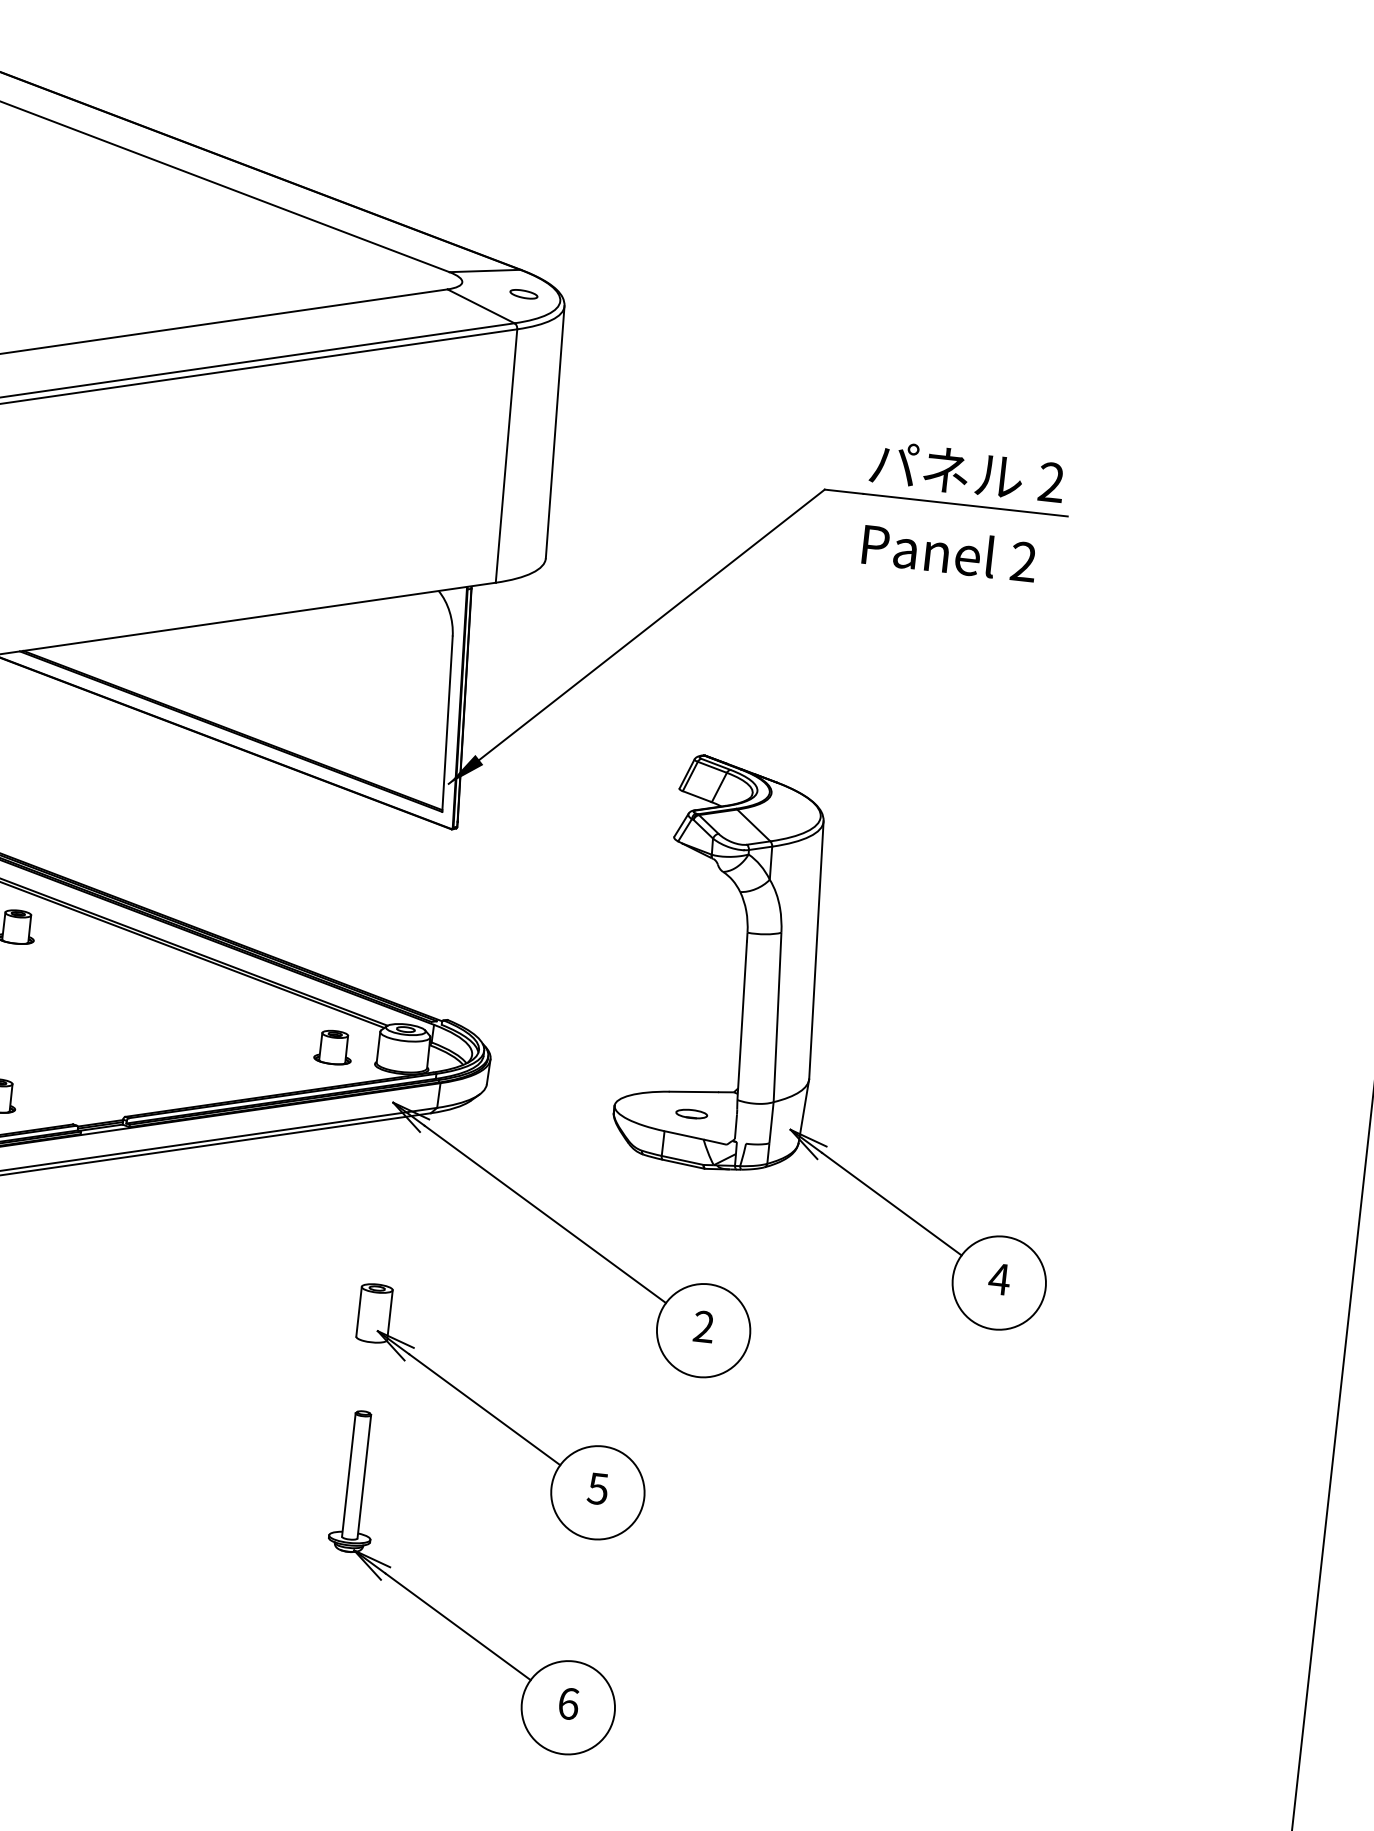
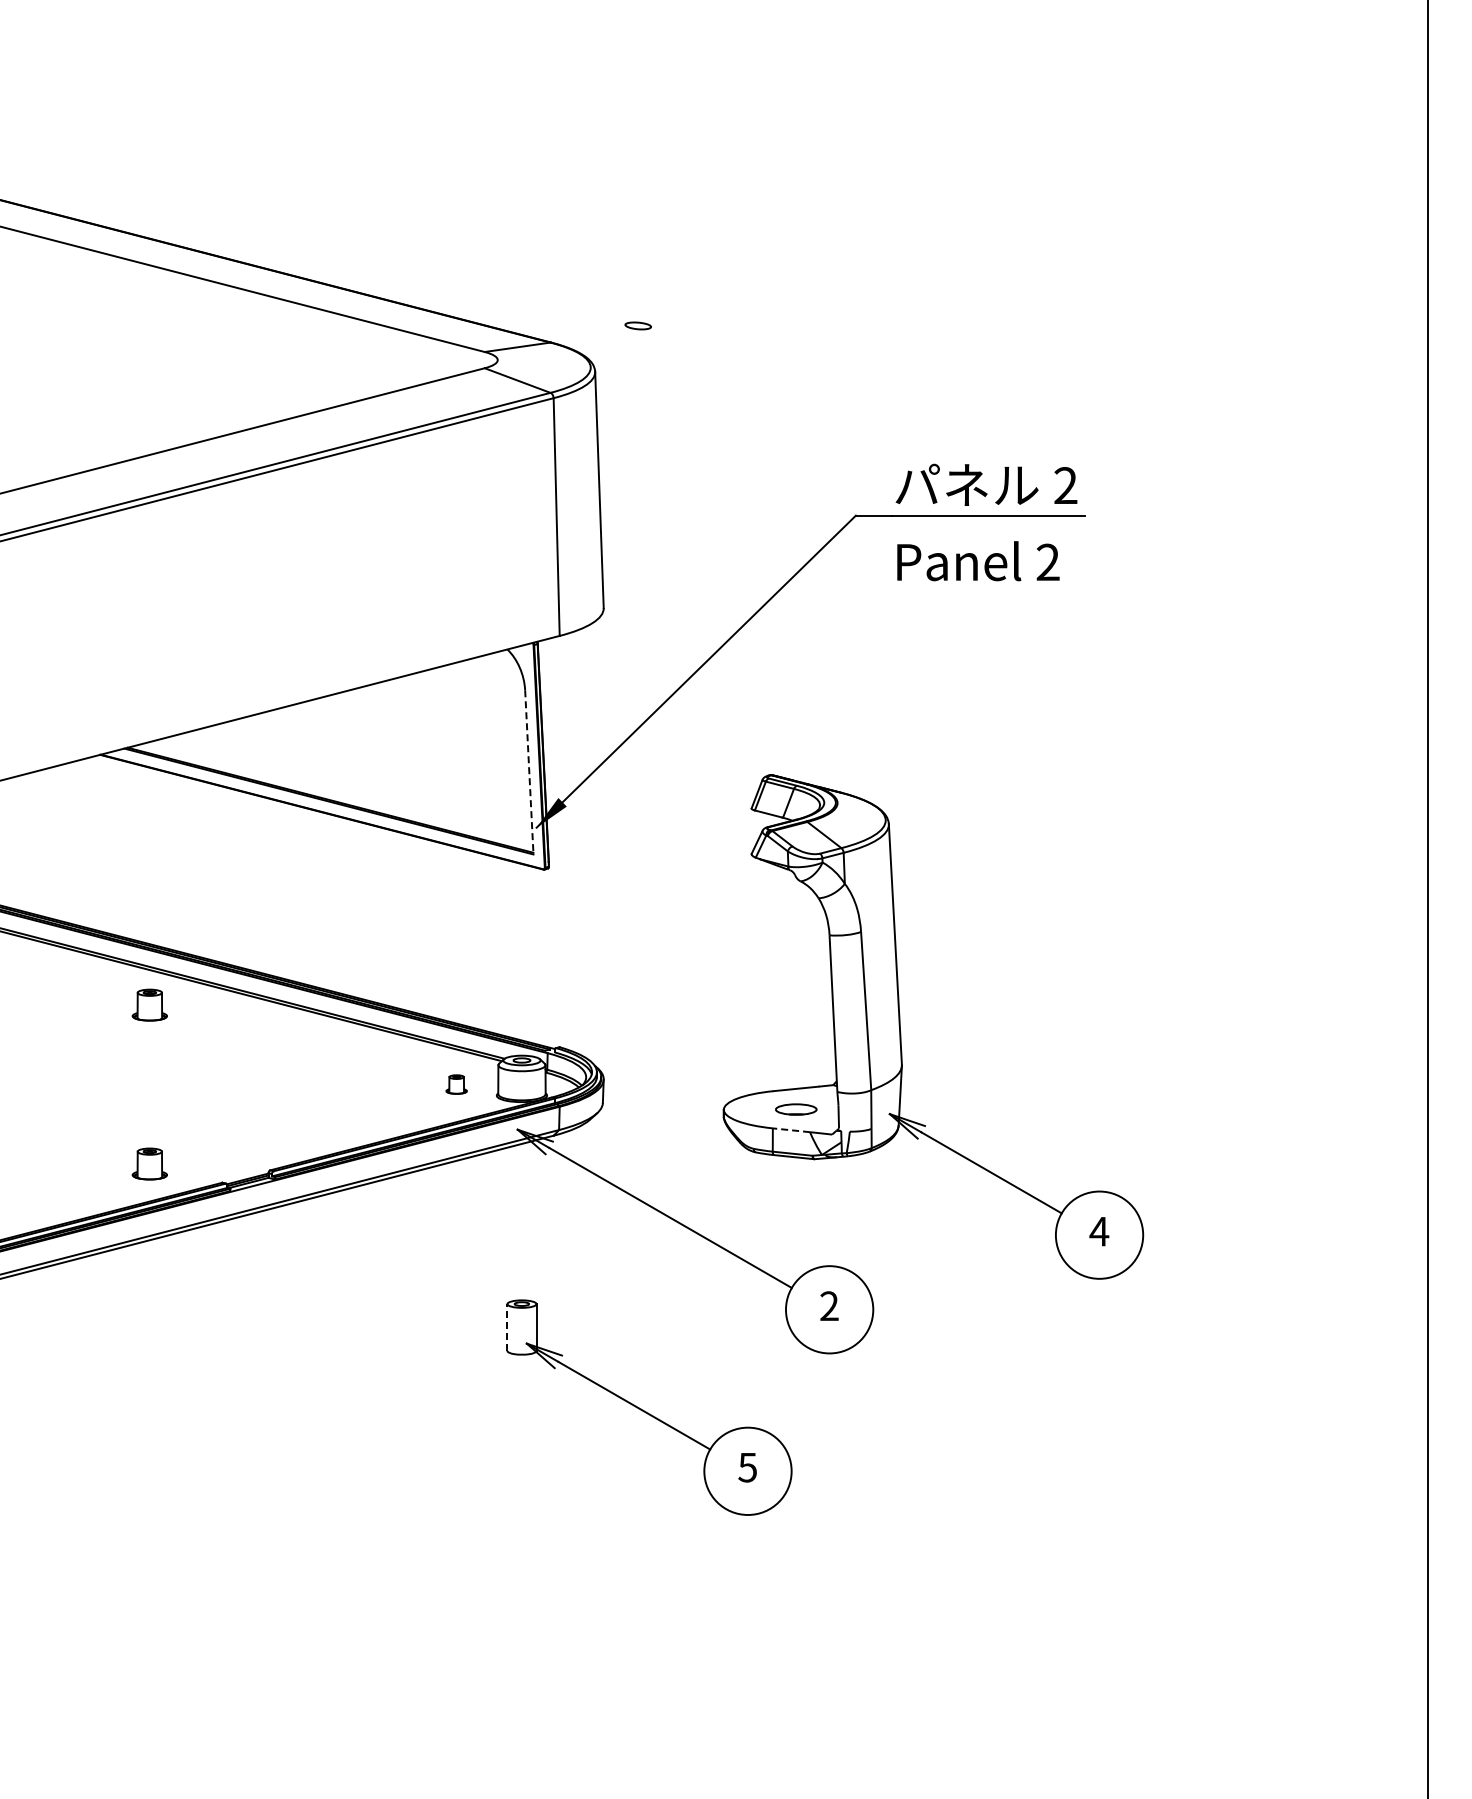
part: (523, 293) -> (637, 325), moved
line: (447, 724) -> (529, 772), solid -> dashed
part: (333, 1047) -> (456, 1084), size x0.6
part: (691, 1113) -> (796, 1109), size x1.4
line: (684, 1135) -> (791, 1130), solid -> dashed
line: (359, 1311) -> (507, 1327), solid -> dashed
part: (451, 1619) -> (624, 1604), removed

